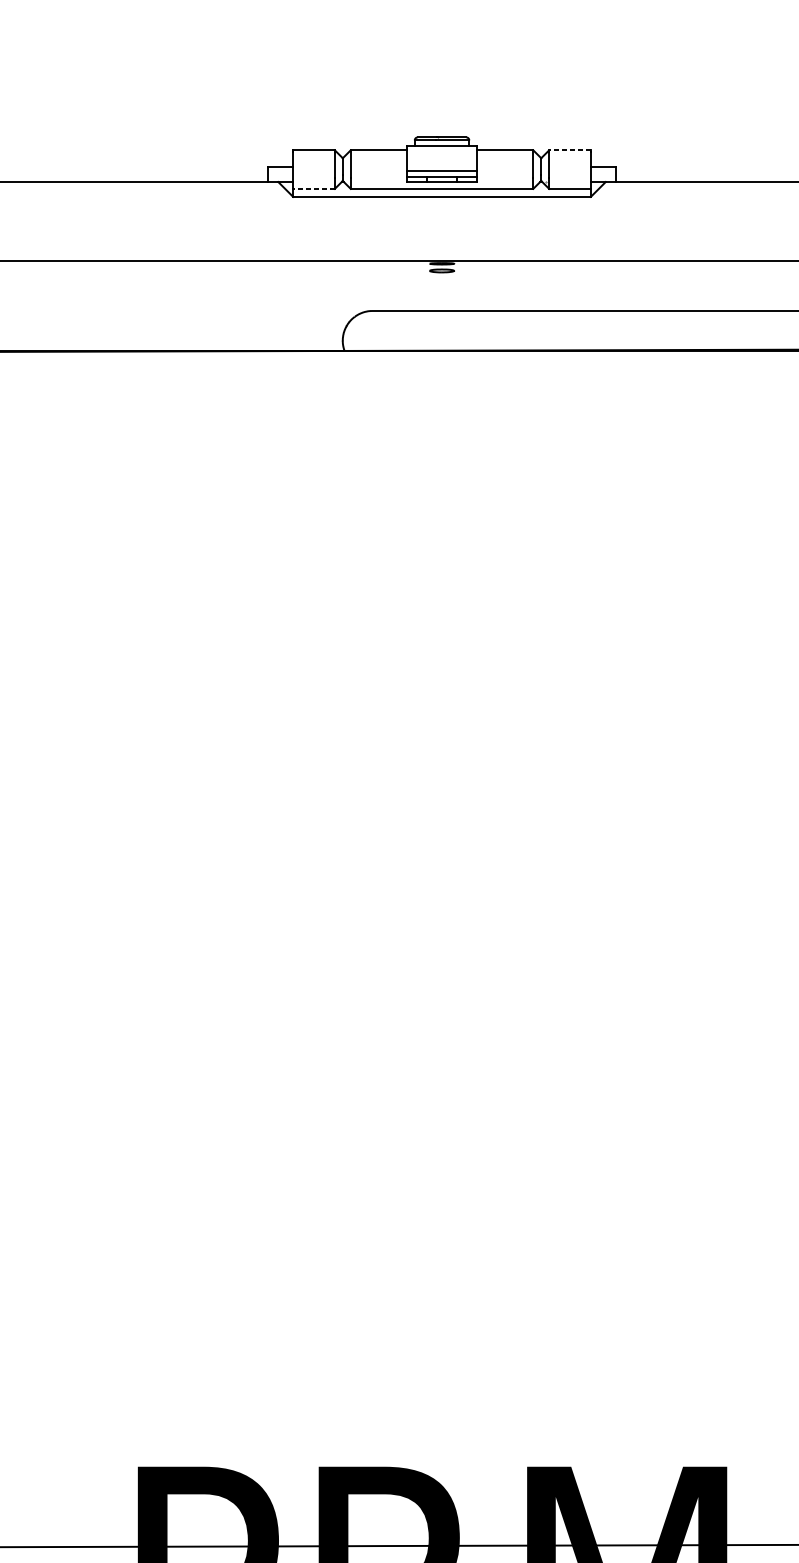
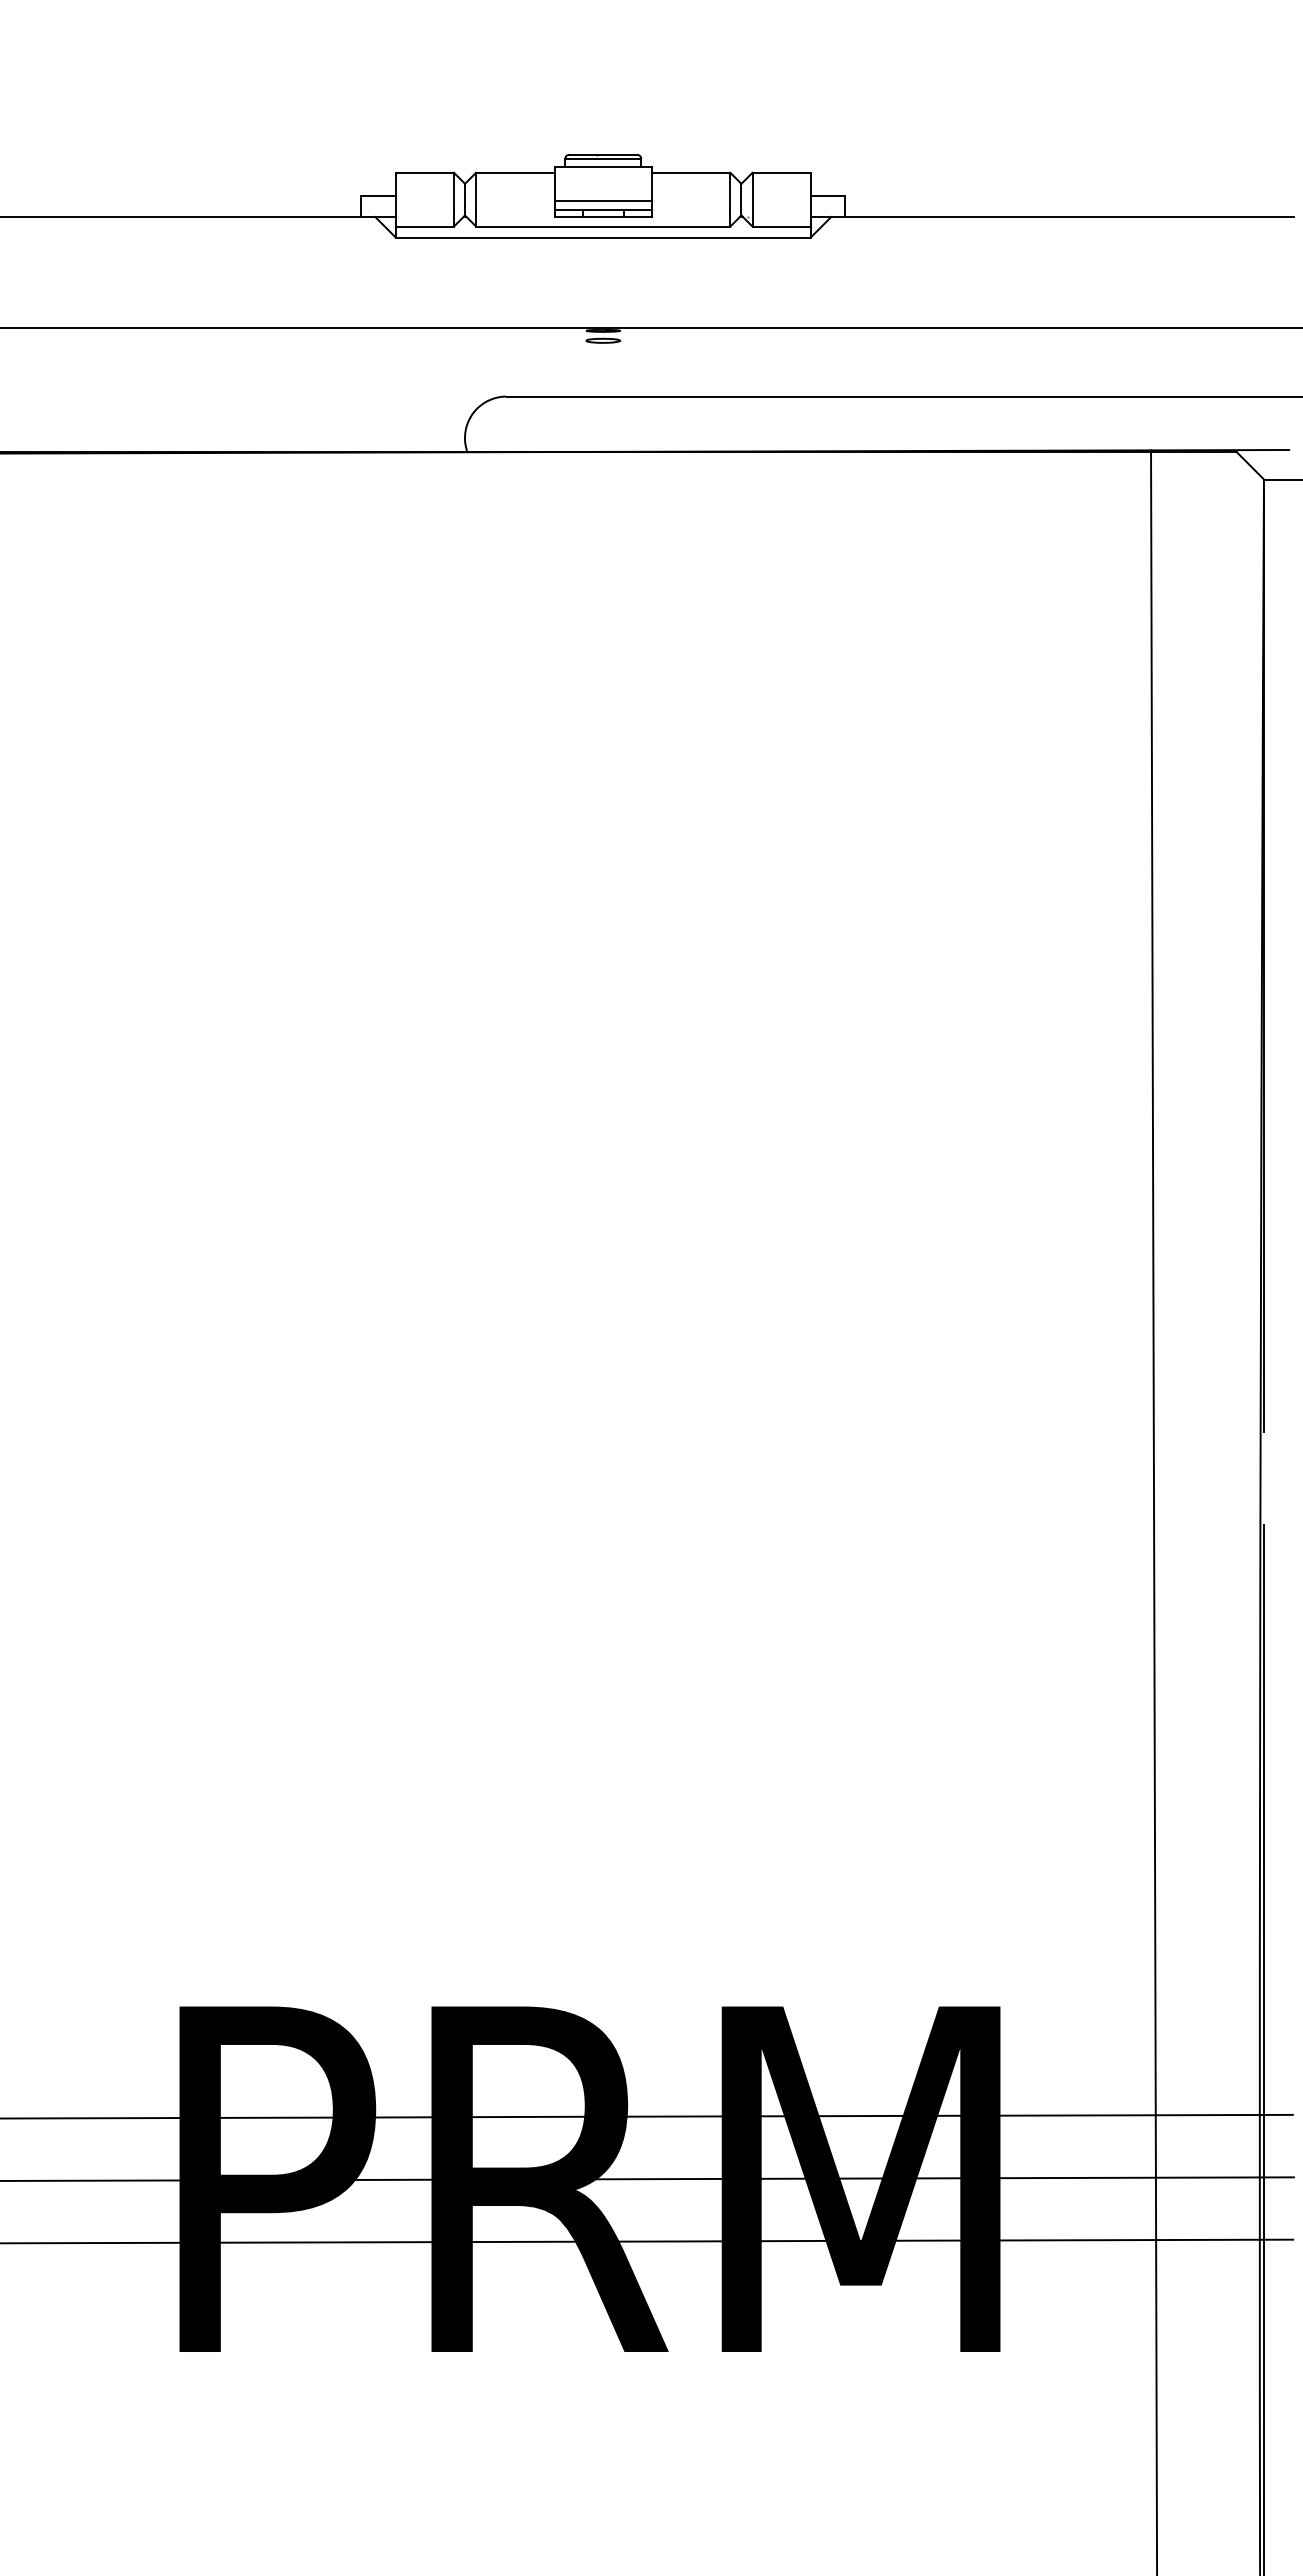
line: (570, 150) -> (781, 172), dashed -> solid
line: (313, 188) -> (424, 226), dashed -> solid

